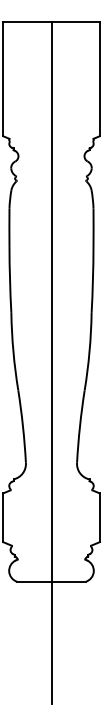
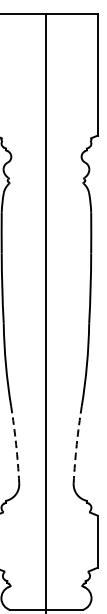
arc: (23, 426) -> (16, 444), solid -> dashed
arc: (79, 426) -> (76, 444), solid -> dashed

